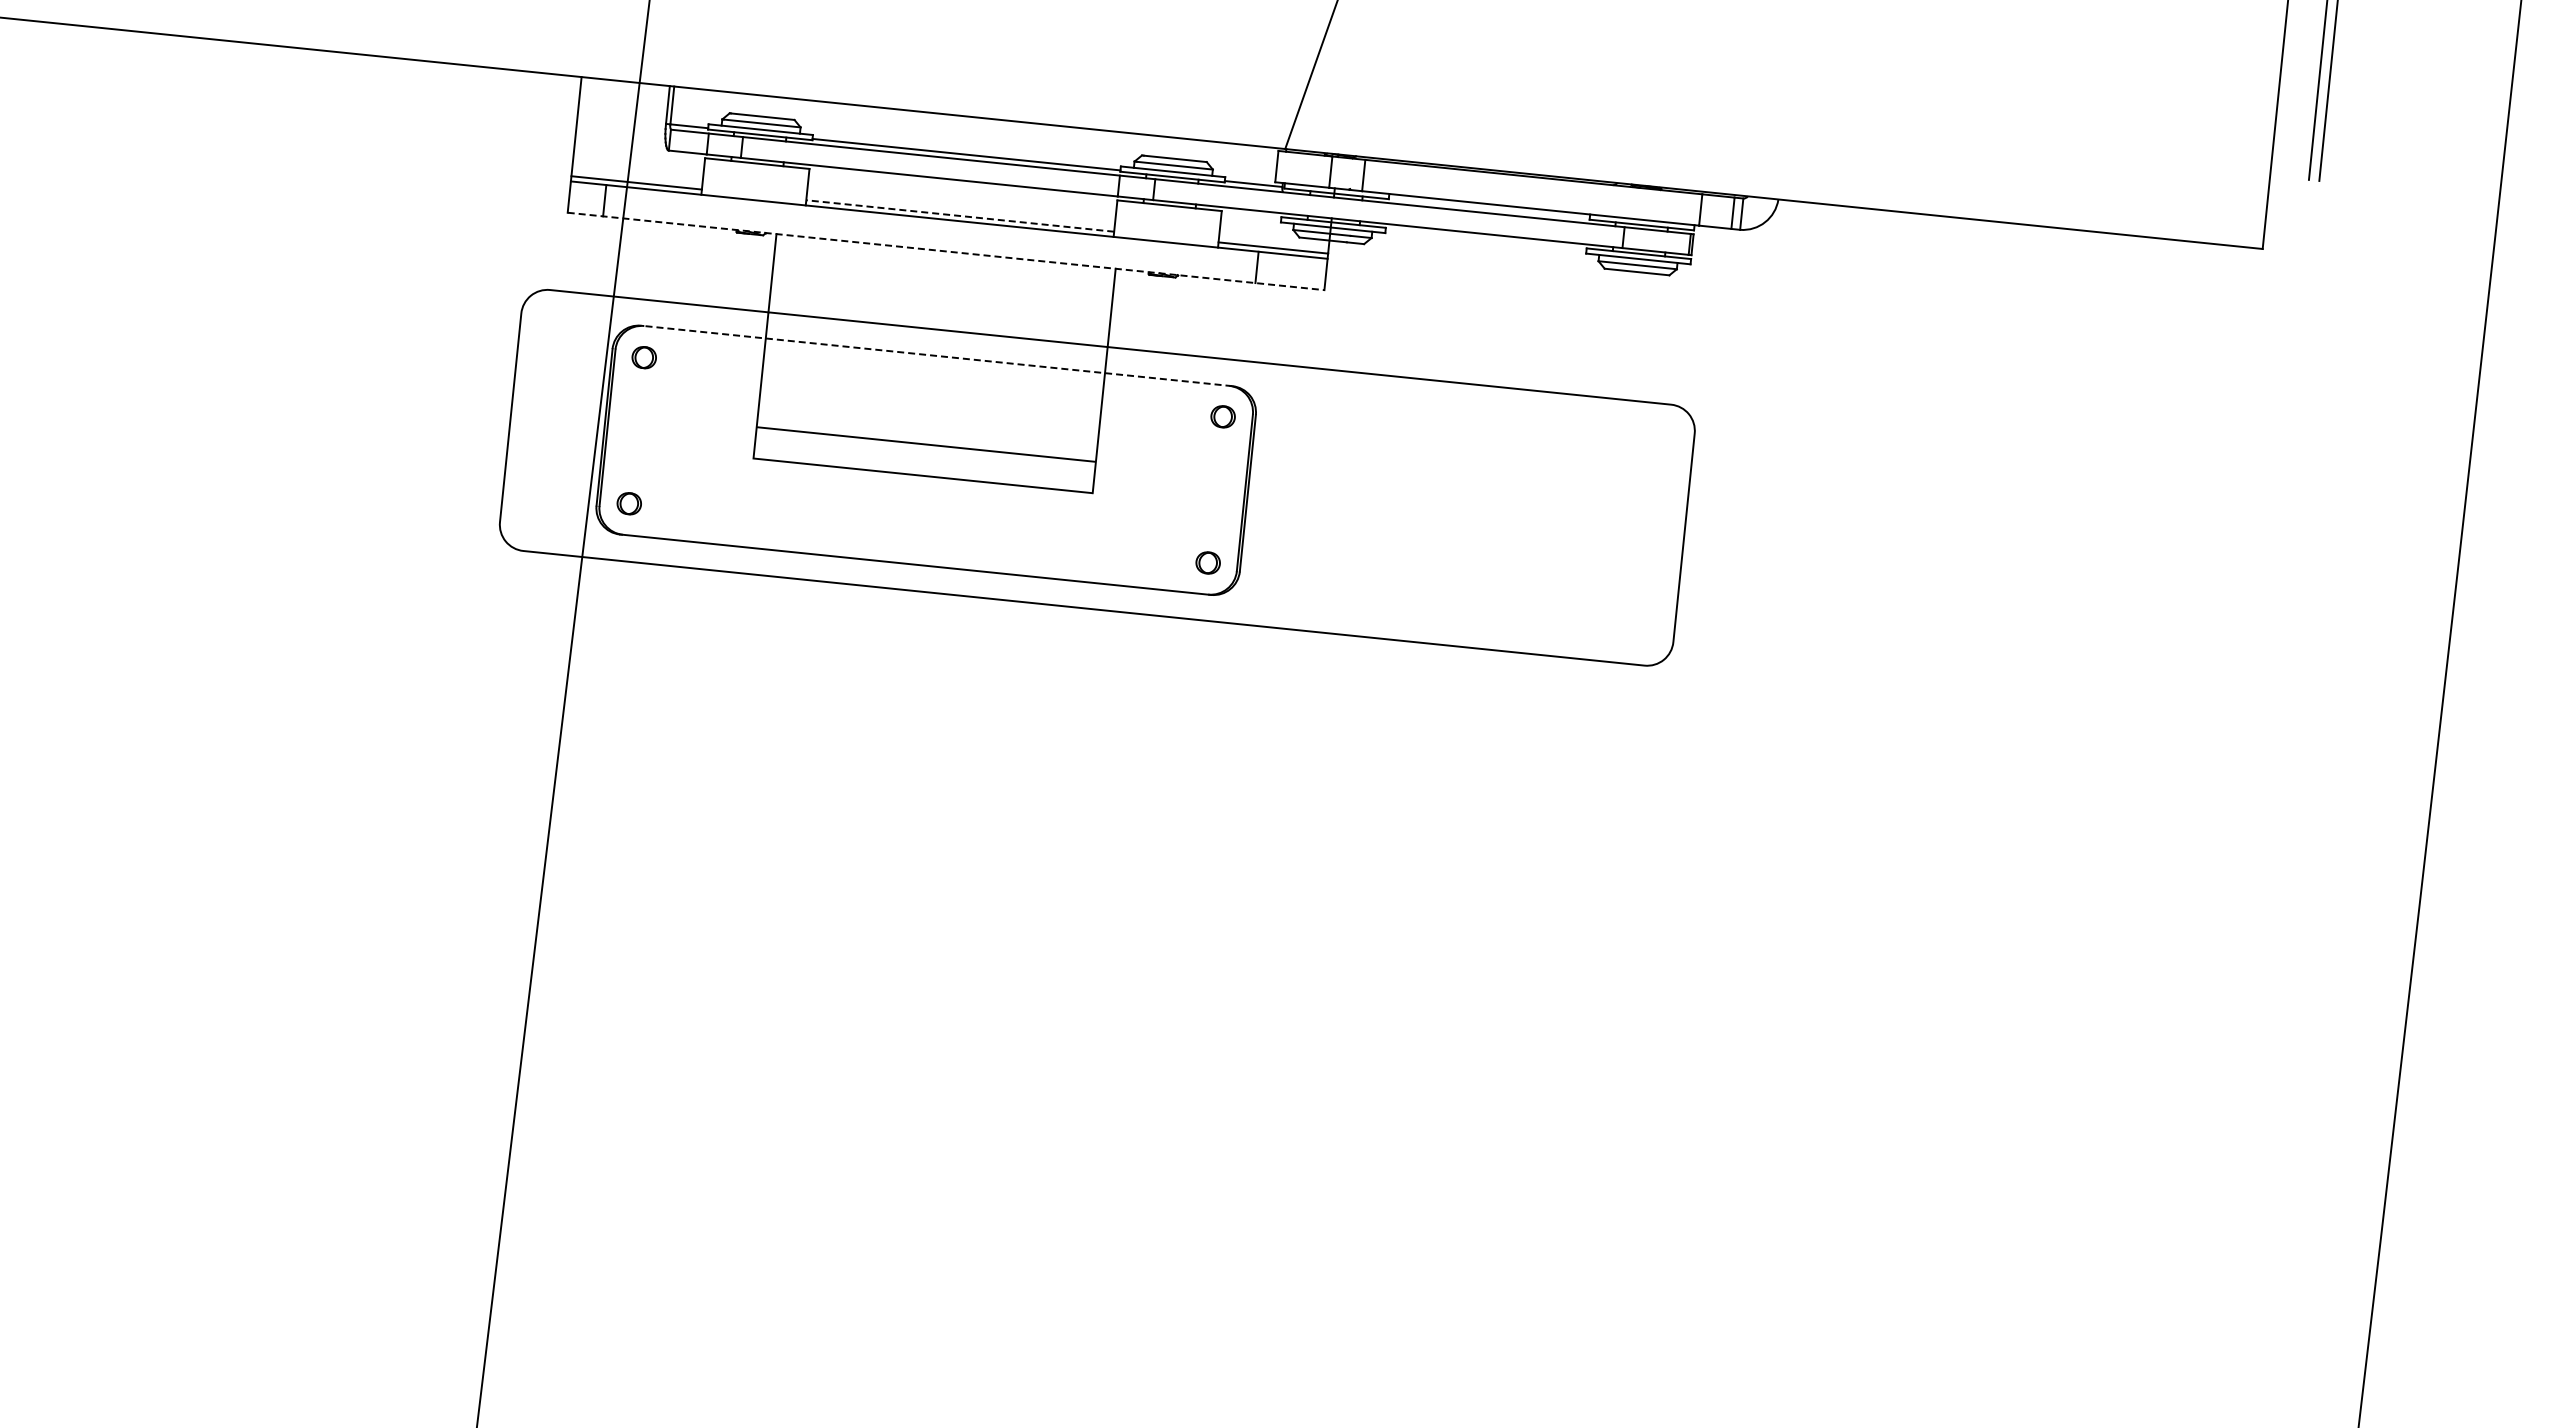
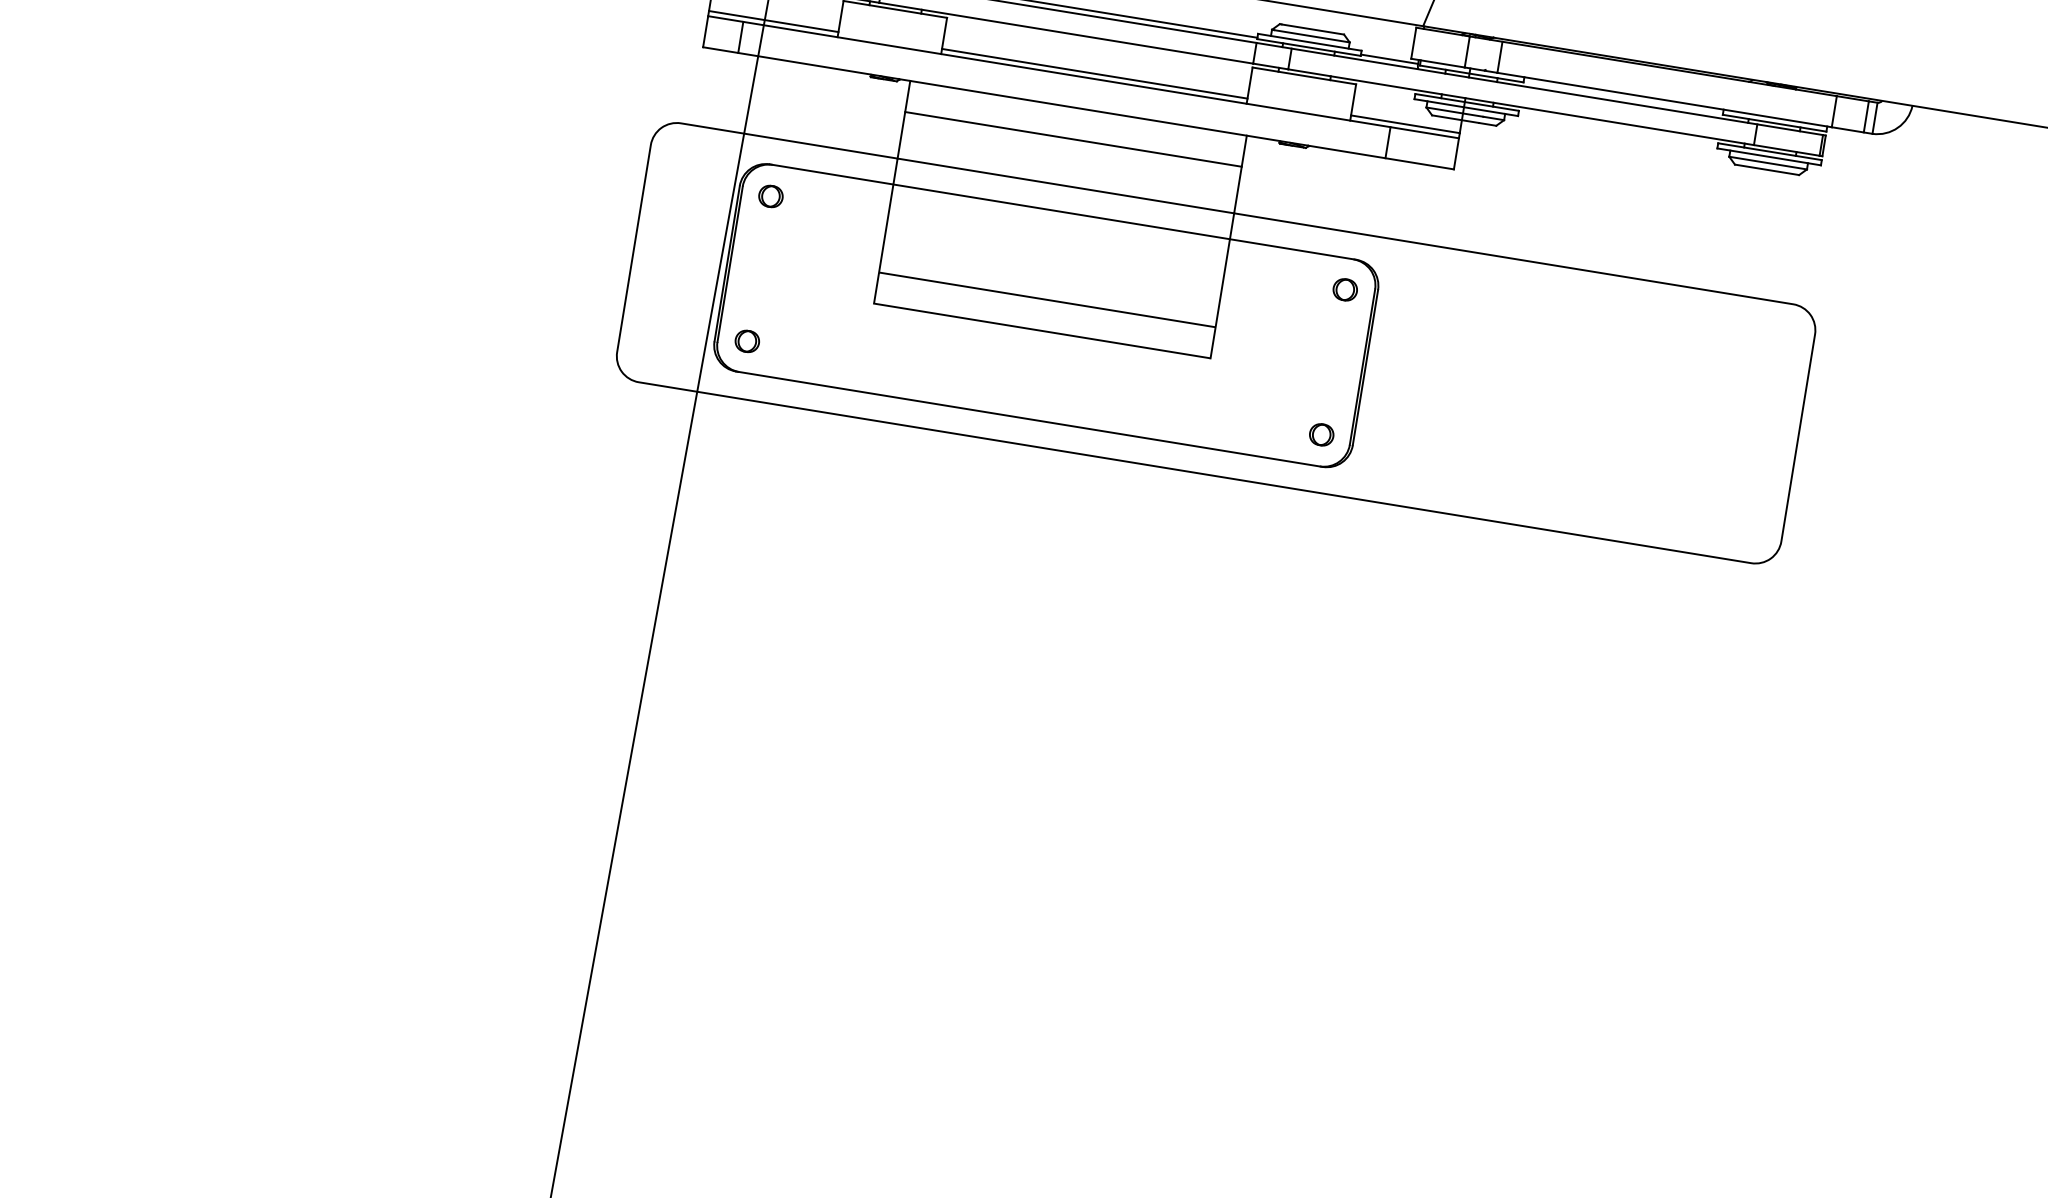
line: (960, 216) -> (1095, 74), dashed -> solid
line: (946, 251) -> (1078, 108), dashed -> solid
line: (942, 282) -> (1073, 139), added
line: (936, 355) -> (1062, 211), dashed -> solid

